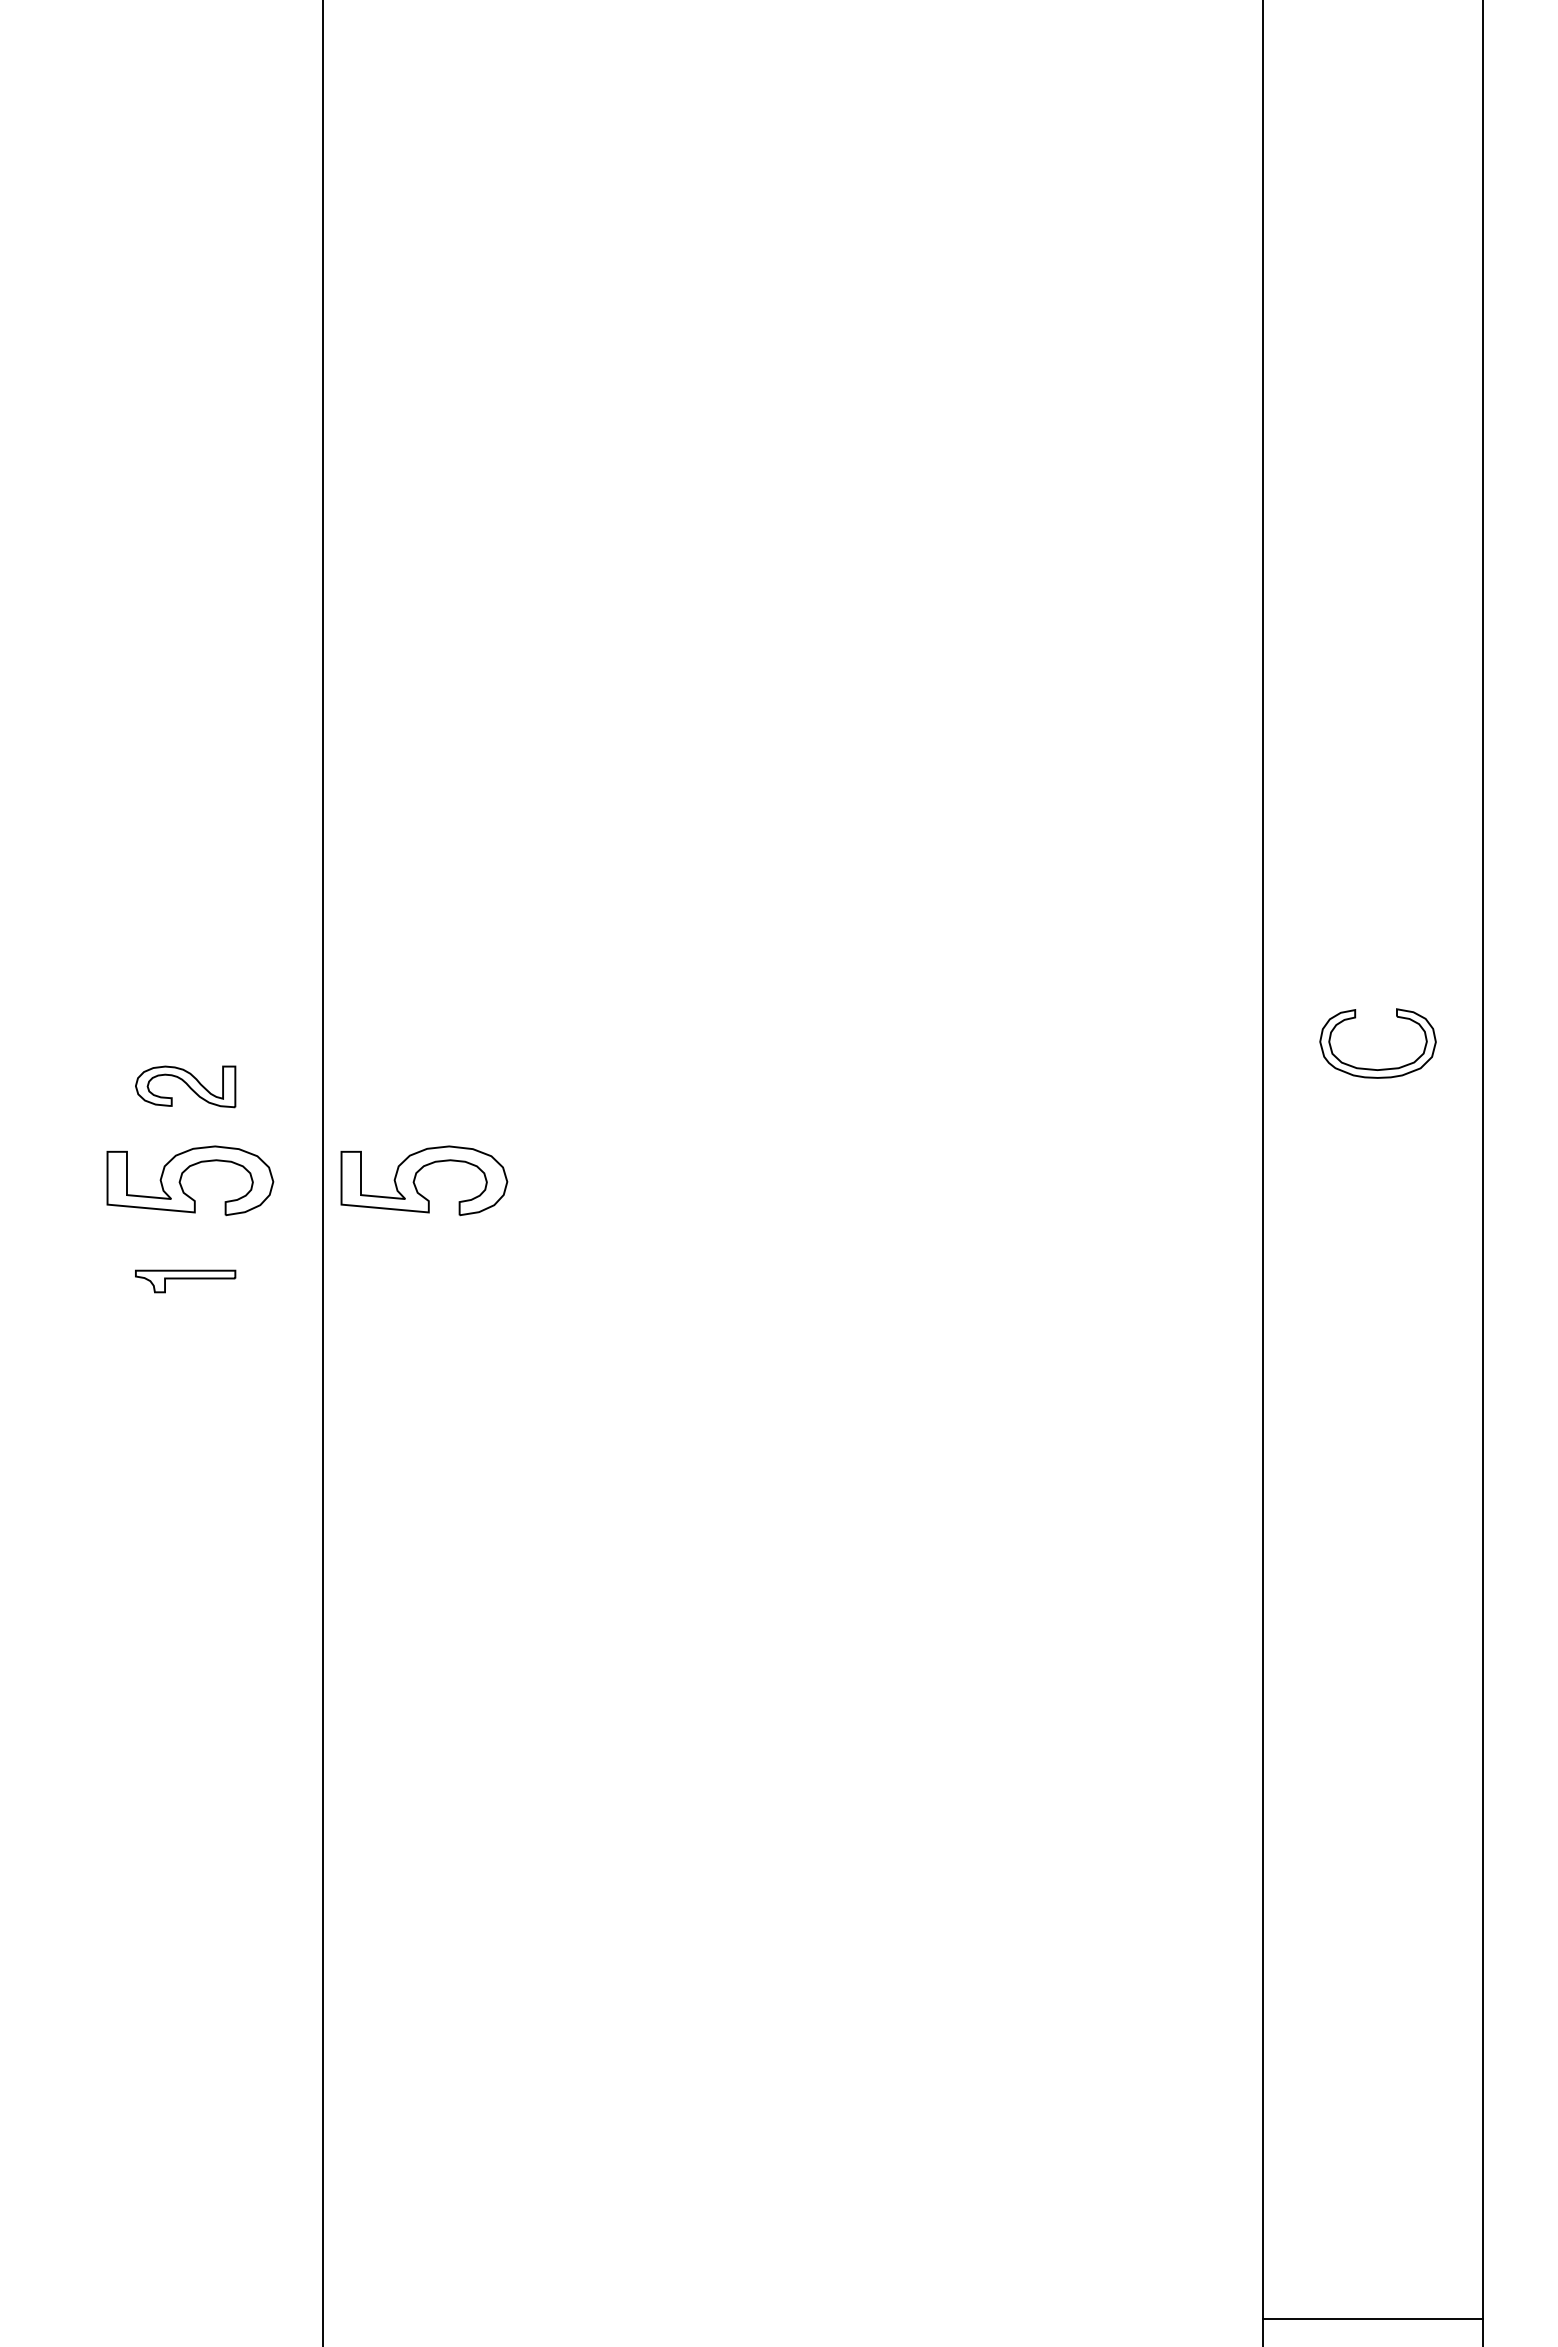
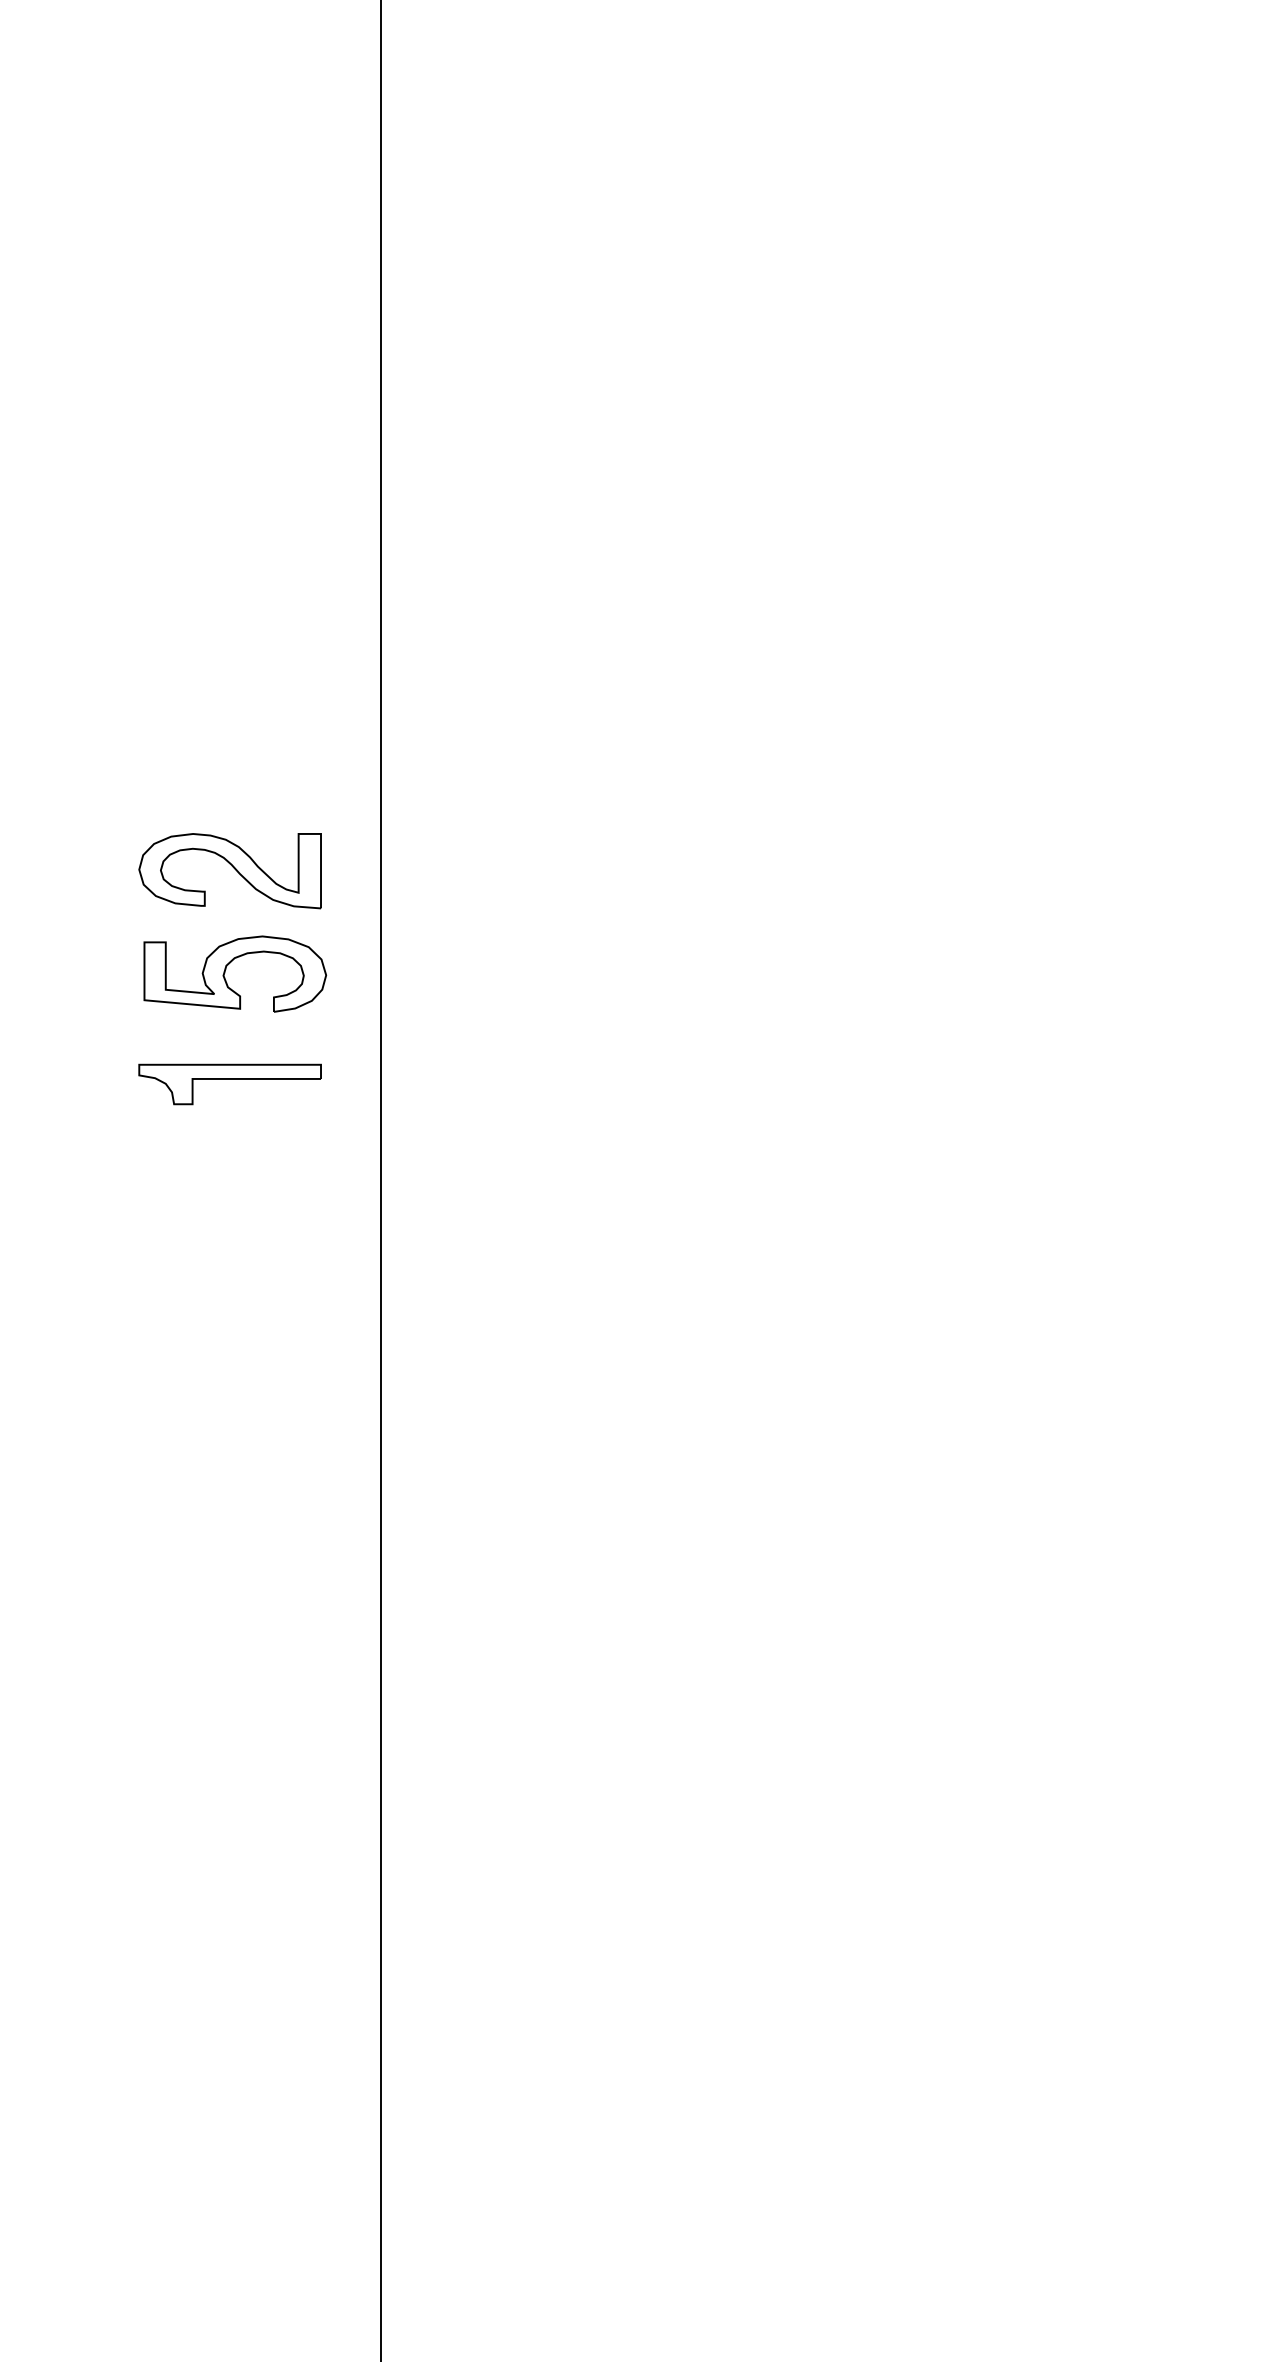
part: (185, 1086) -> (229, 870), size x1.67
part: (416, 1176) -> (483, 969), removed
part: (185, 1281) -> (229, 1084), size x1.67

